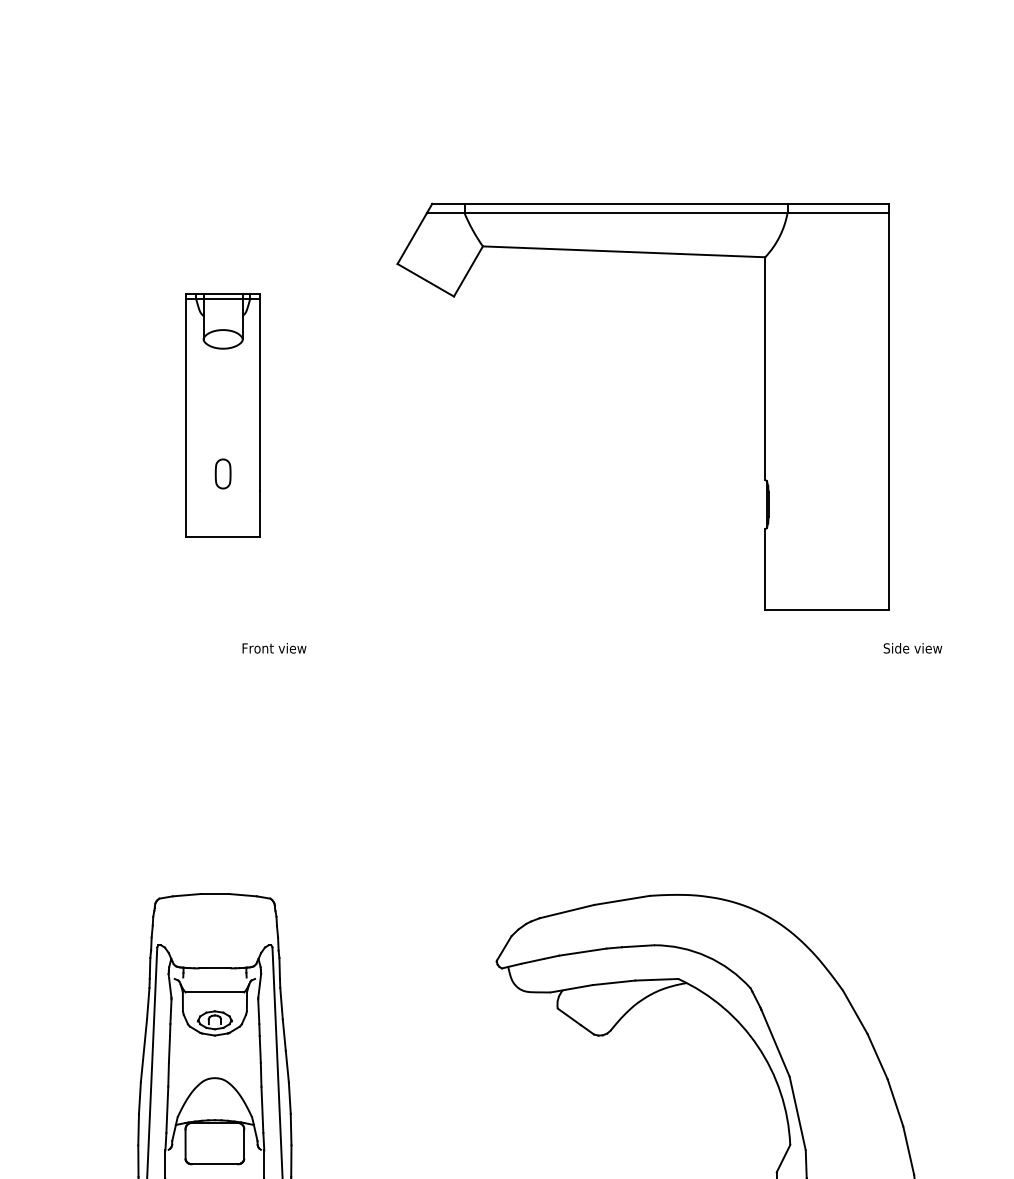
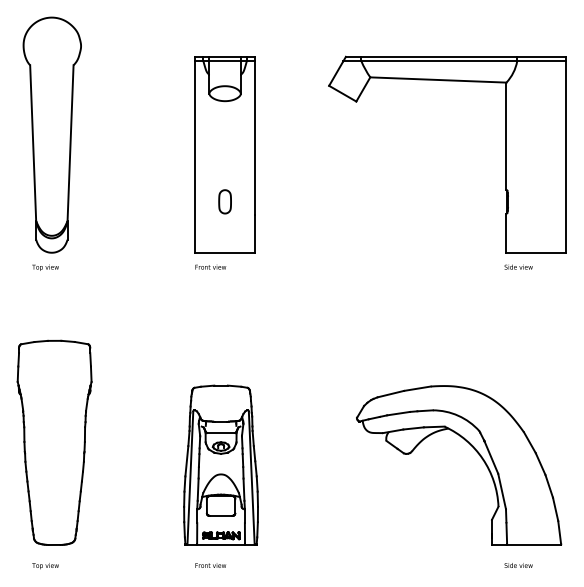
part: (763, 406) -> (505, 154), moved
part: (221, 414) -> (224, 154), size x1.67
text: (273, 646) -> (210, 266), moved
text: (912, 646) -> (518, 266), moved

